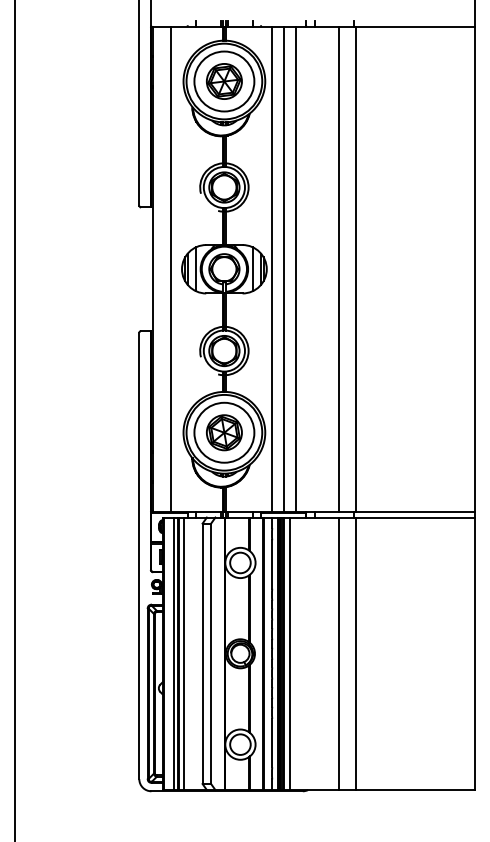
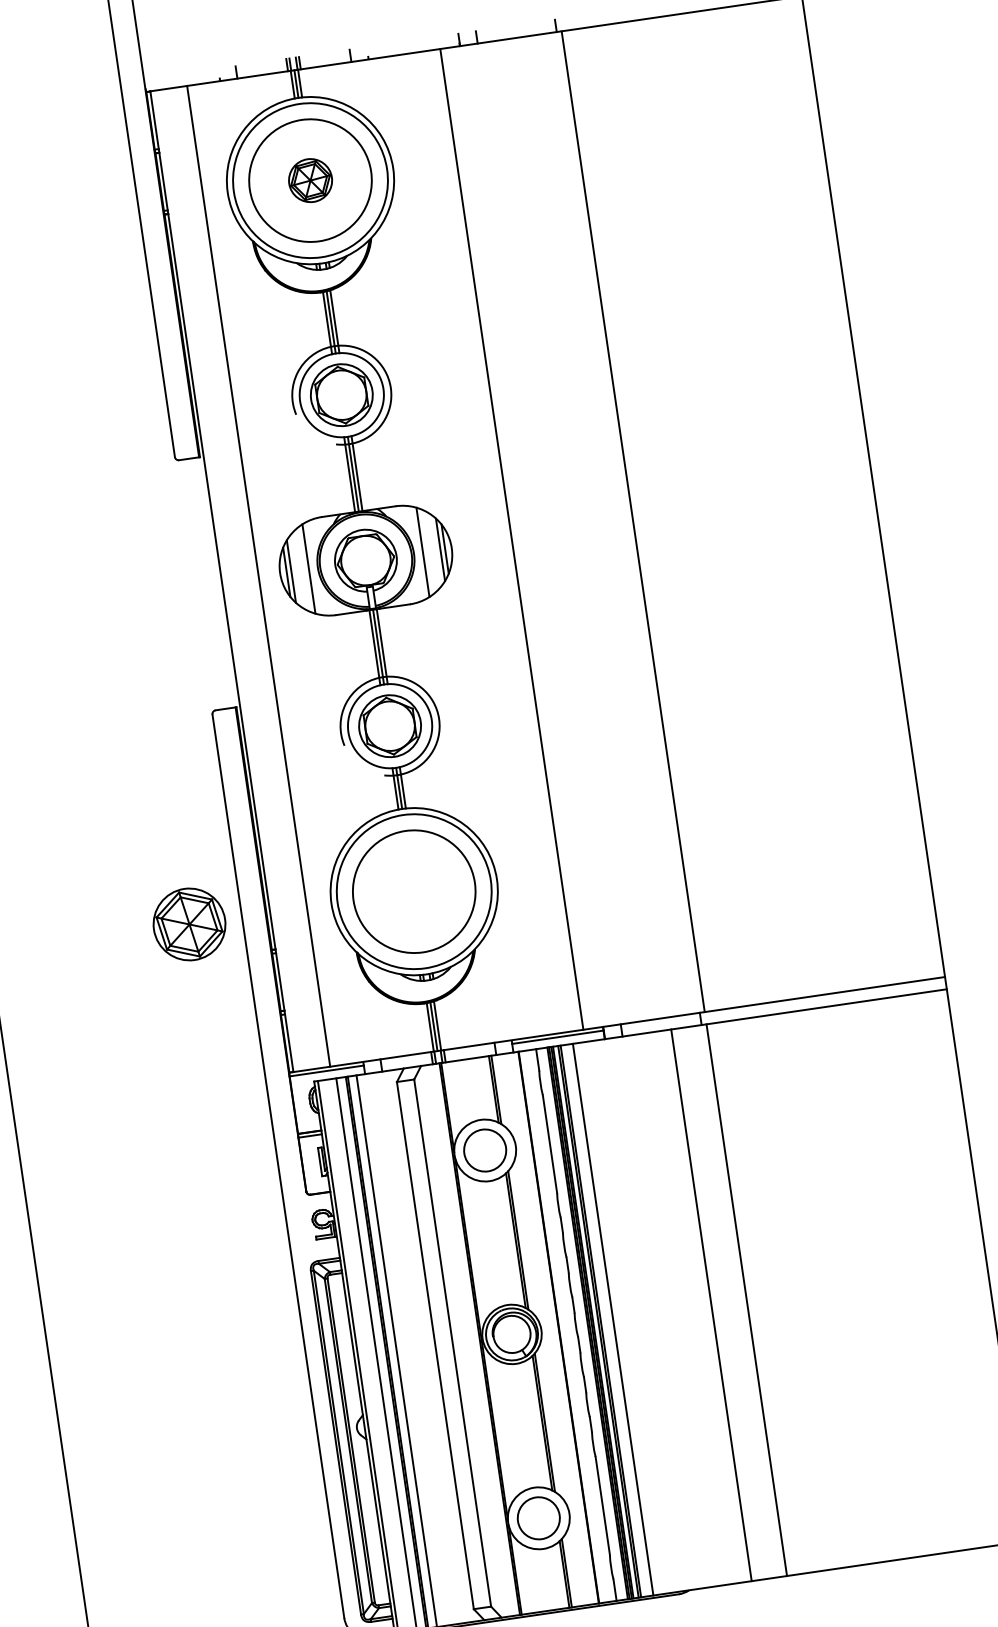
part: (224, 81) -> (310, 180), size x0.6
line: (272, 269) -> (463, 546), removed
line: (284, 269) -> (487, 543), removed
line: (338, 269) -> (596, 527), removed
part: (224, 432) -> (189, 923), moved

